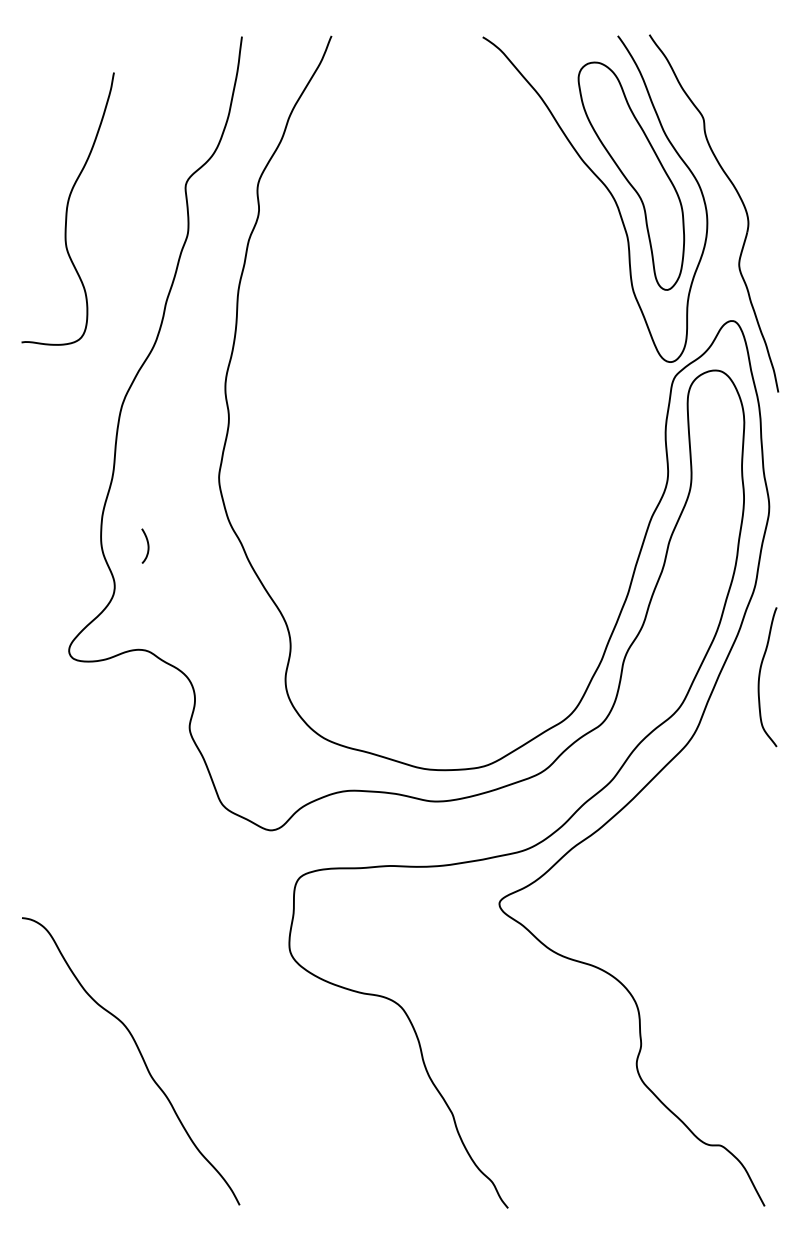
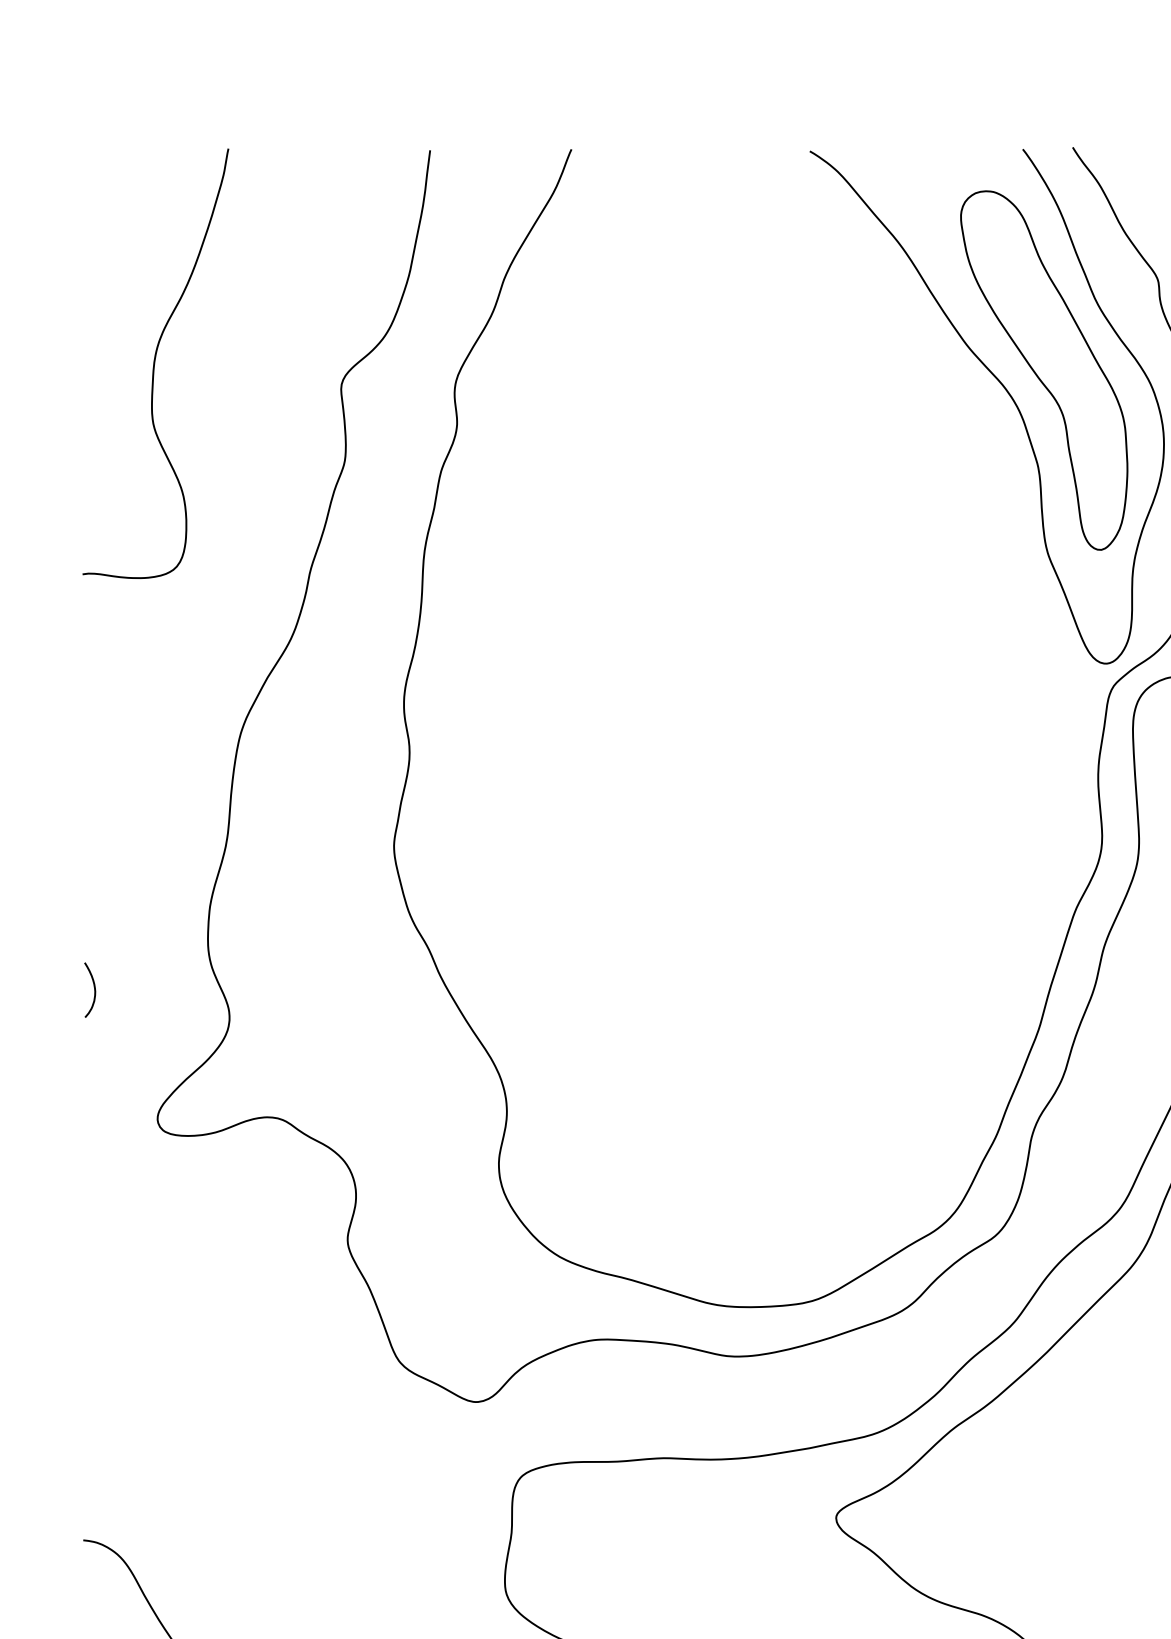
curve: (67, 208) -> (155, 363), moved
curve: (147, 545) -> (93, 989), moved

